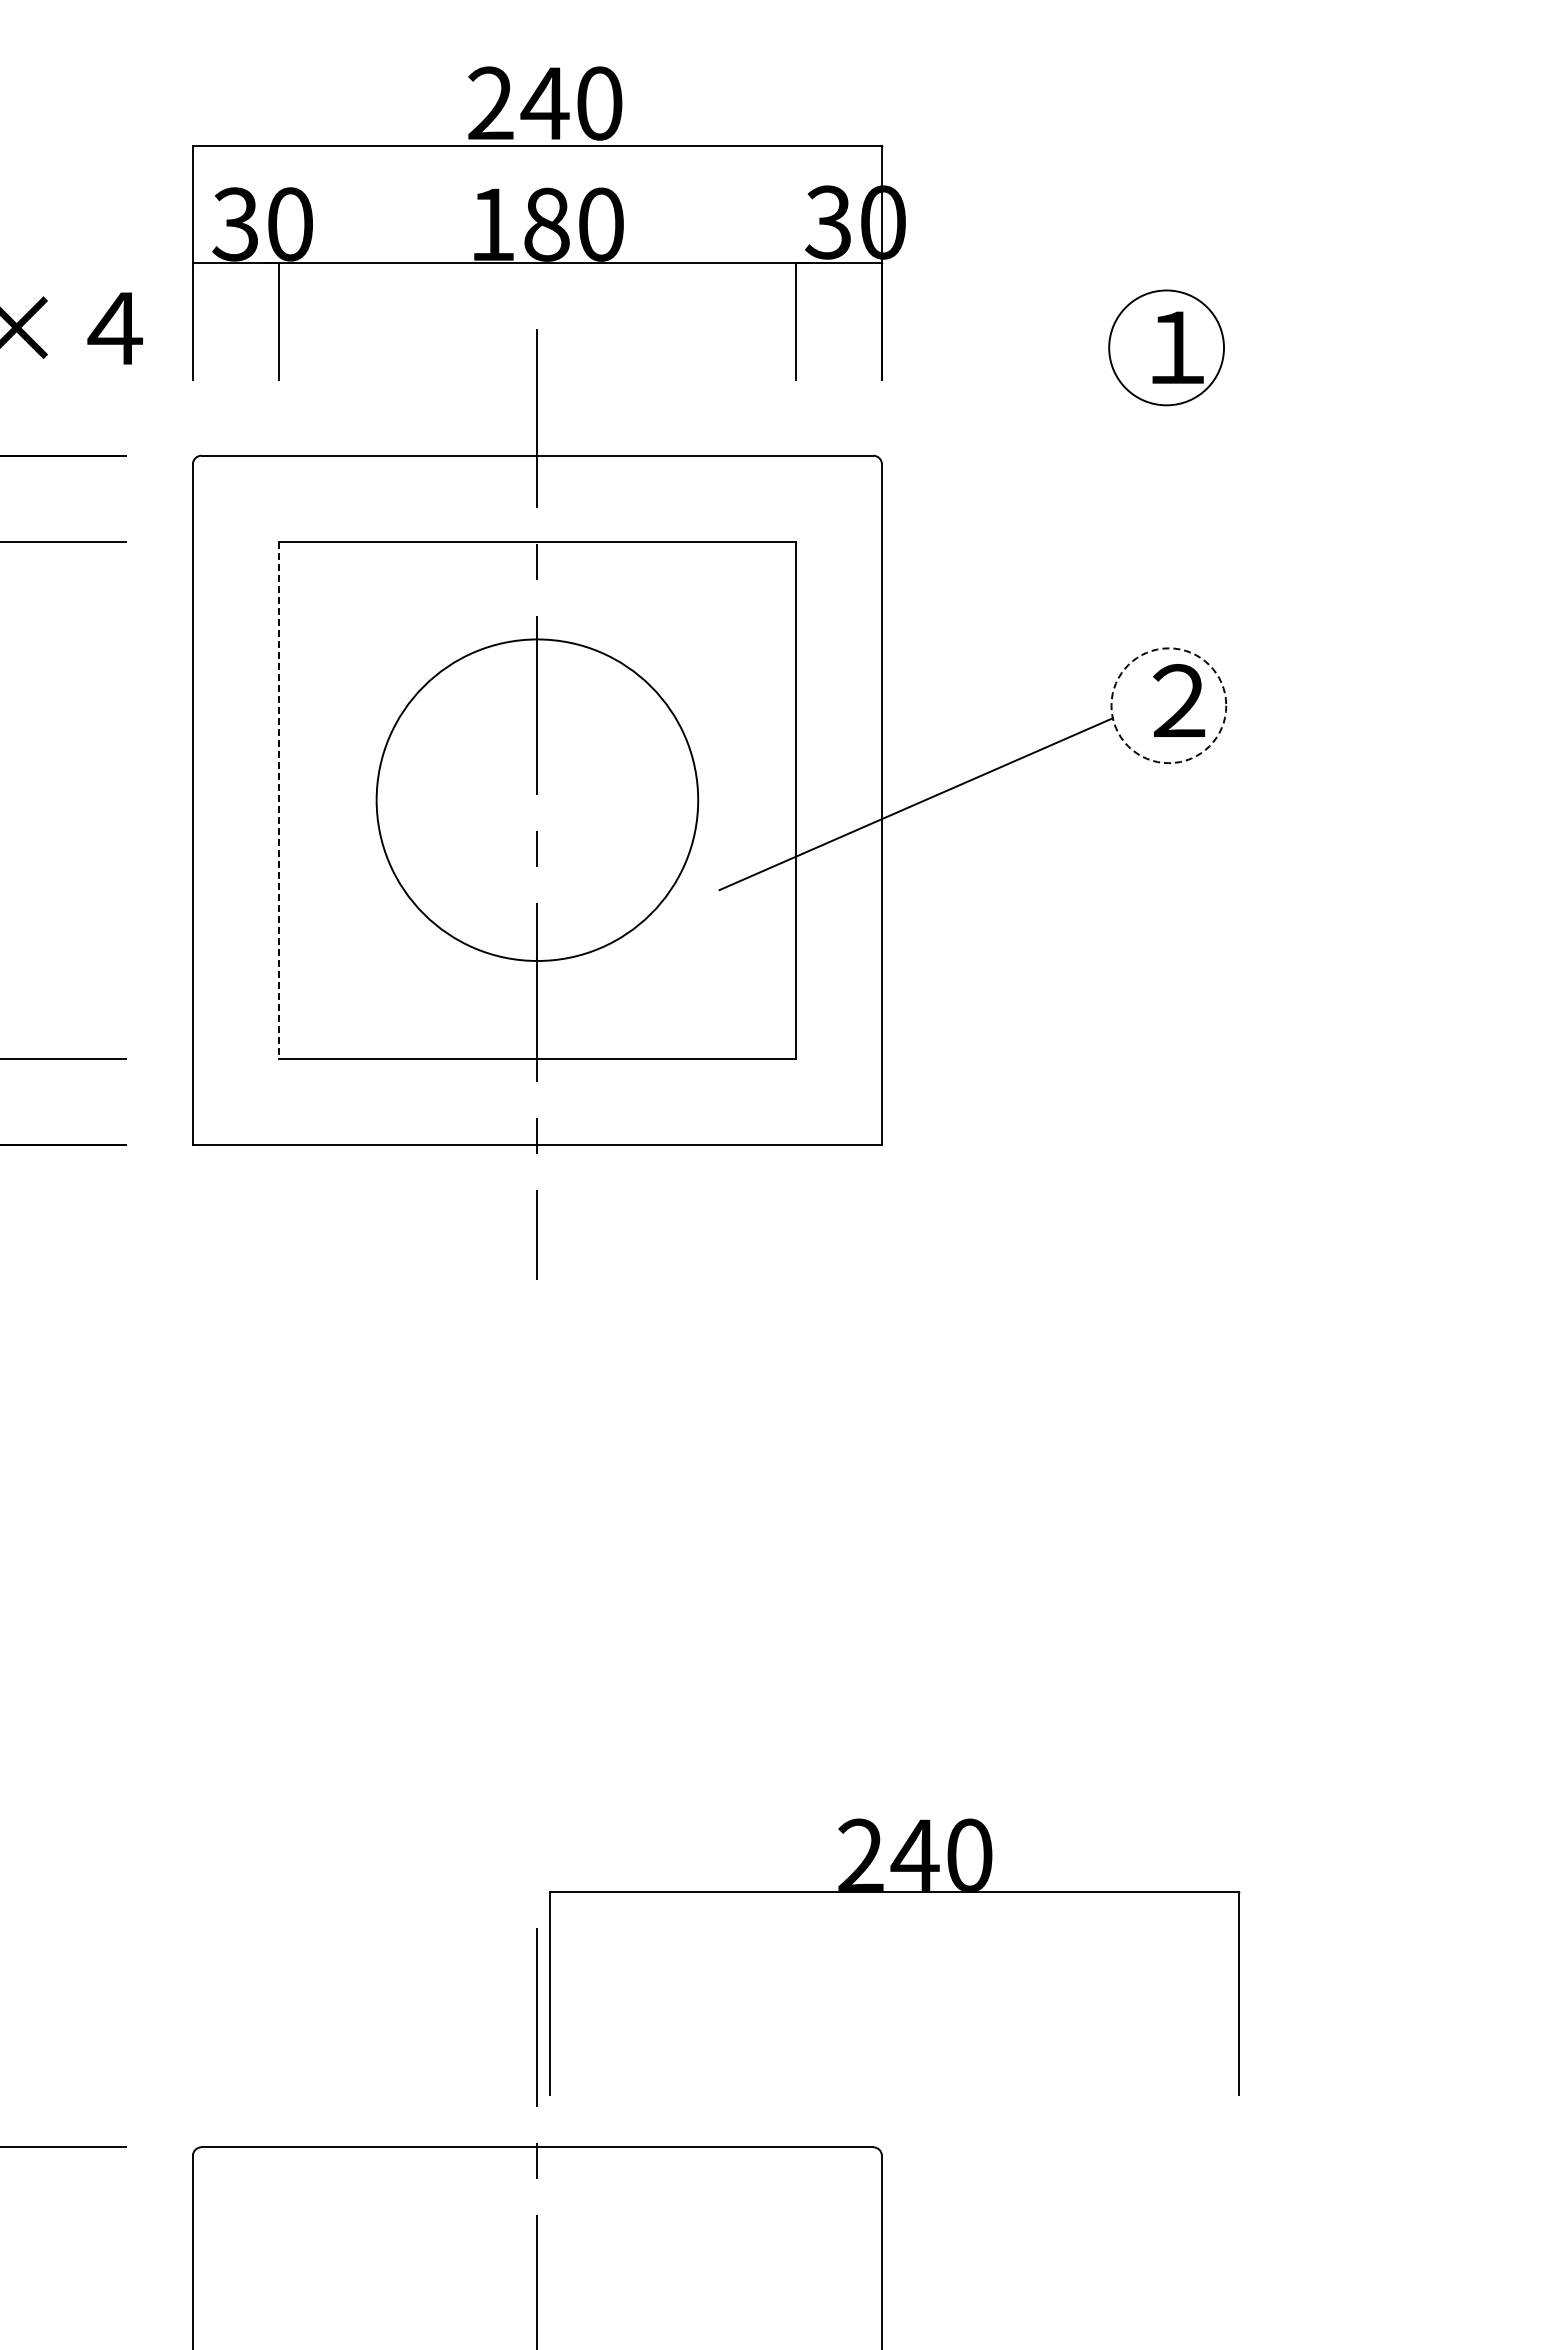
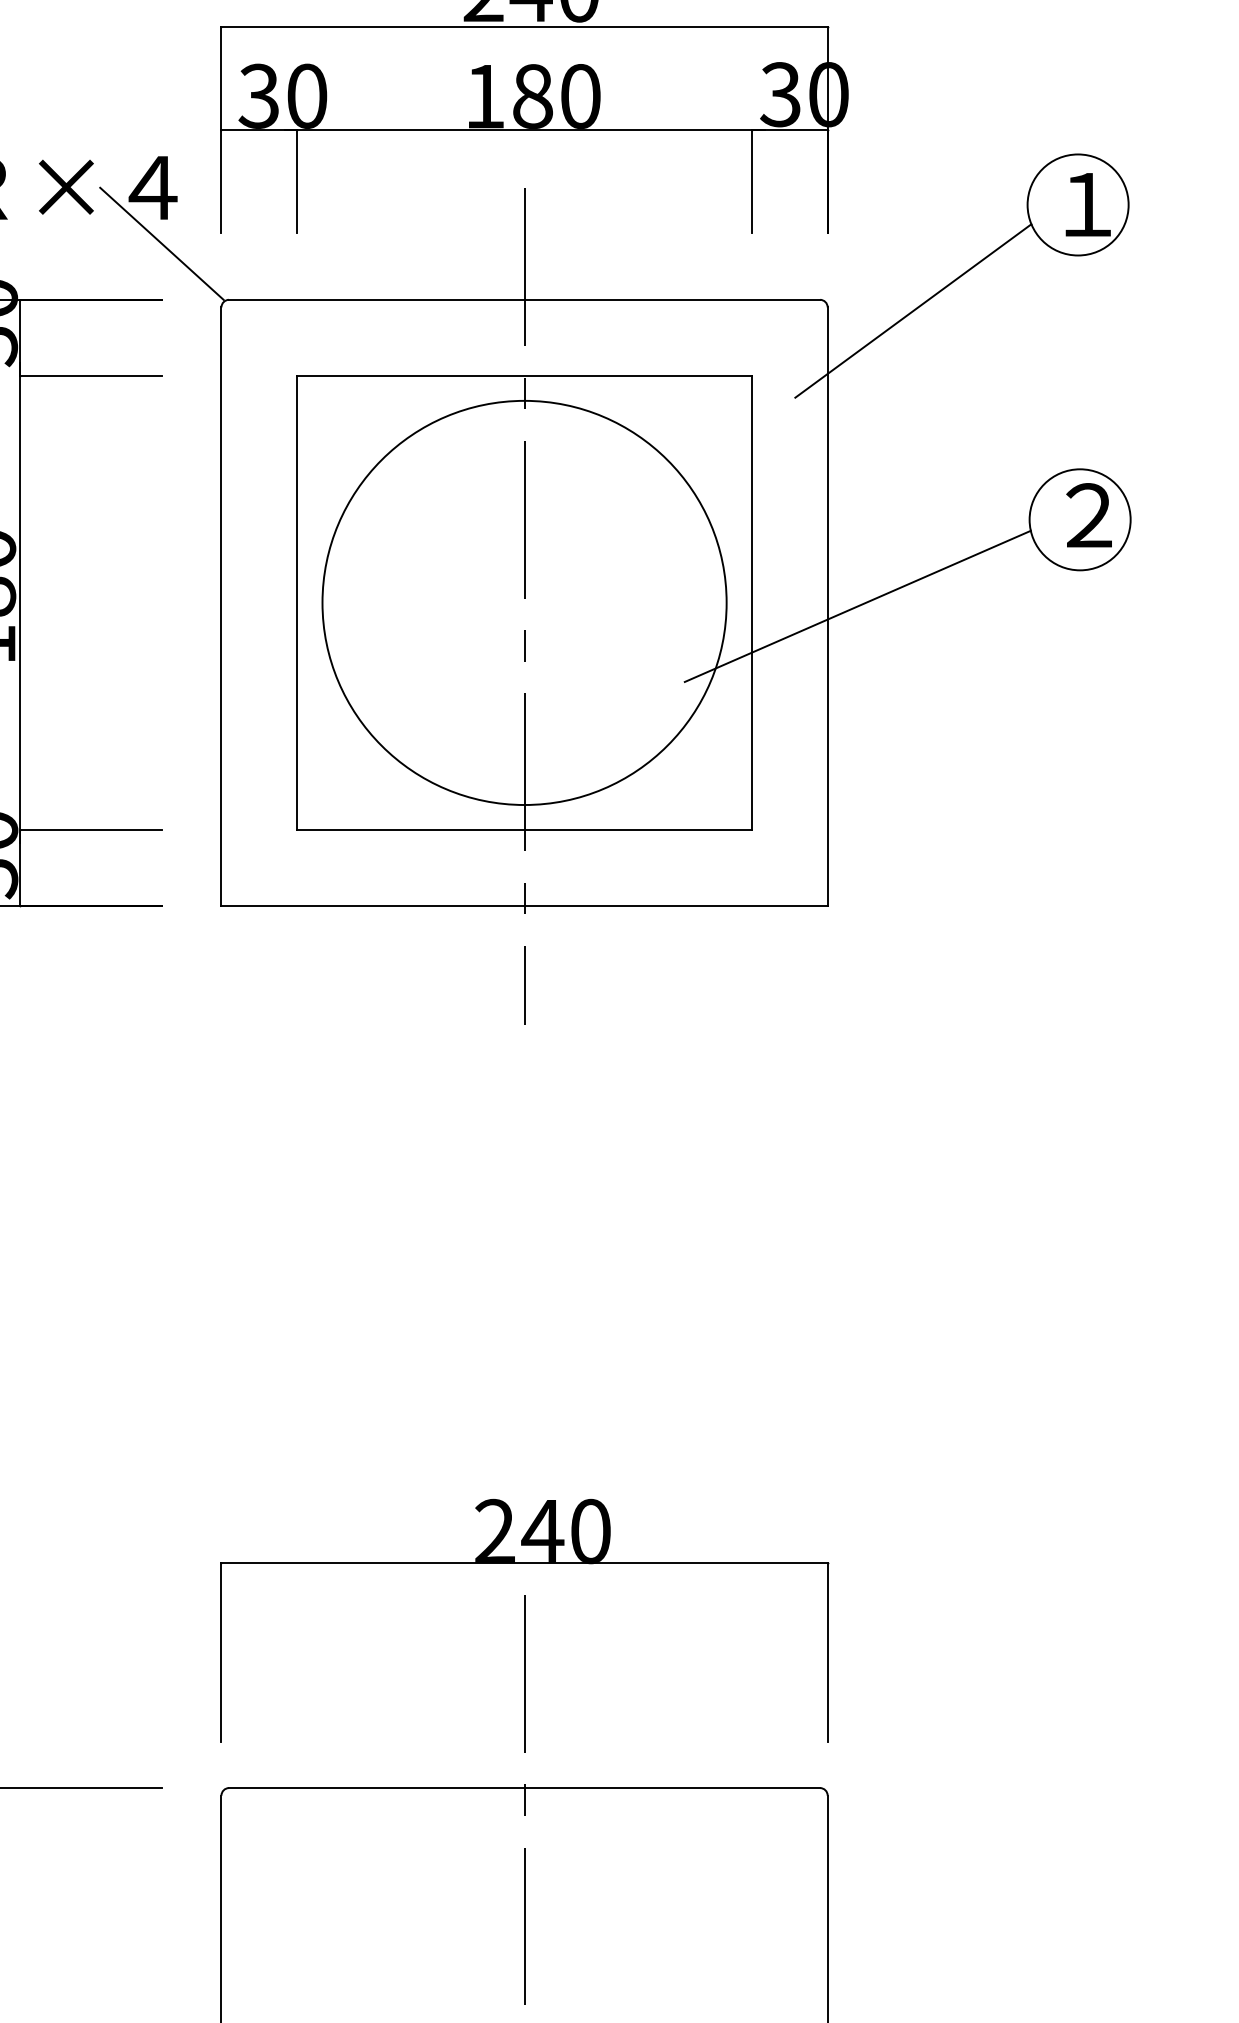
line: (125, 391) -> (162, 243), added
line: (979, 467) -> (913, 310), added
circle: (1168, 705) -> (1079, 519), dashed -> solid
circle: (537, 799) -> (524, 602), size x1.43
line: (279, 800) -> (297, 603), dashed -> solid
part: (894, 1892) -> (524, 1563), moved

